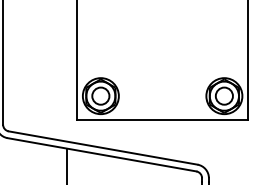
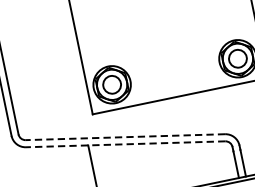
line: (103, 148) -> (125, 137), solid -> dashed
line: (102, 154) -> (126, 143), solid -> dashed

